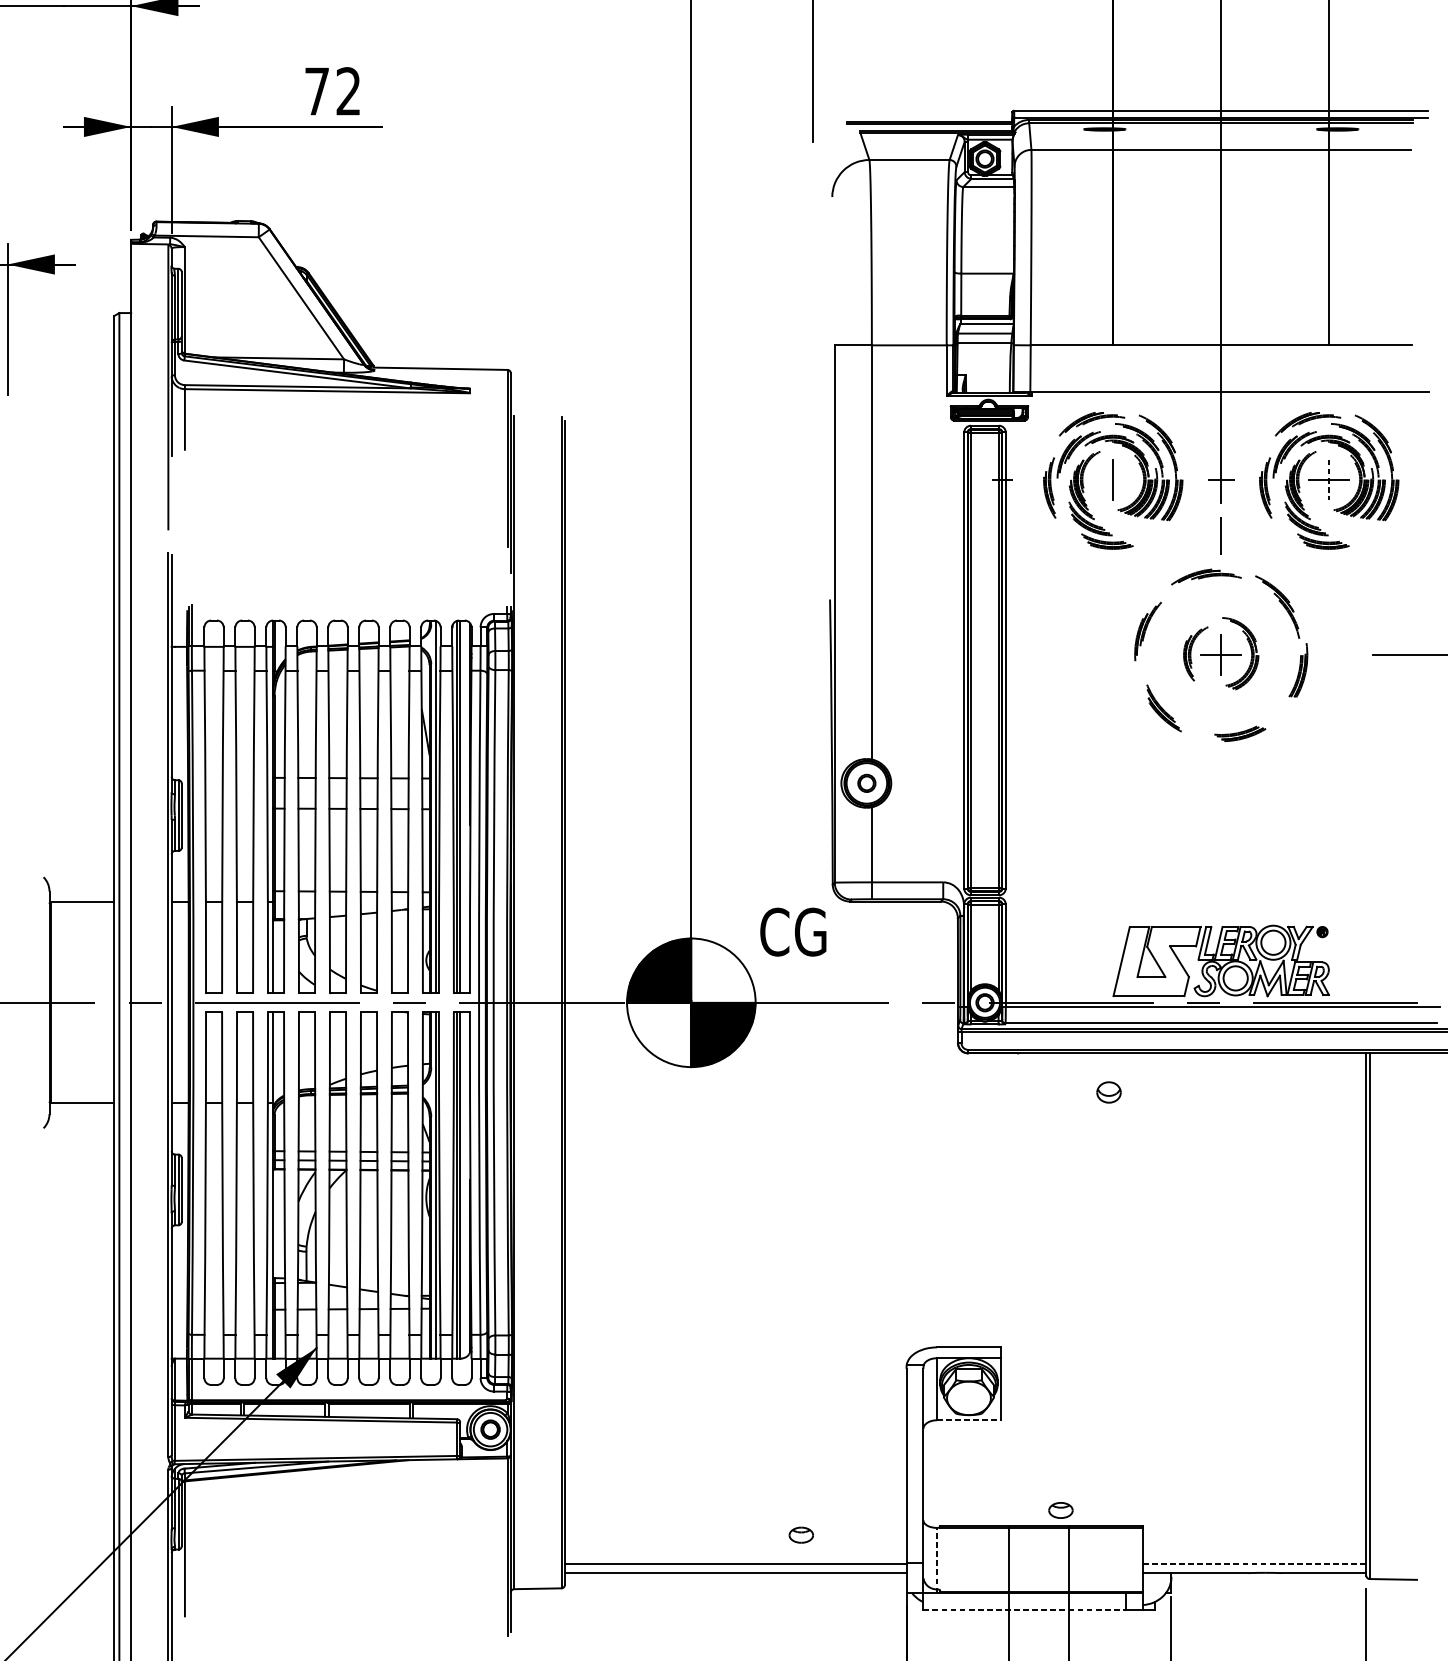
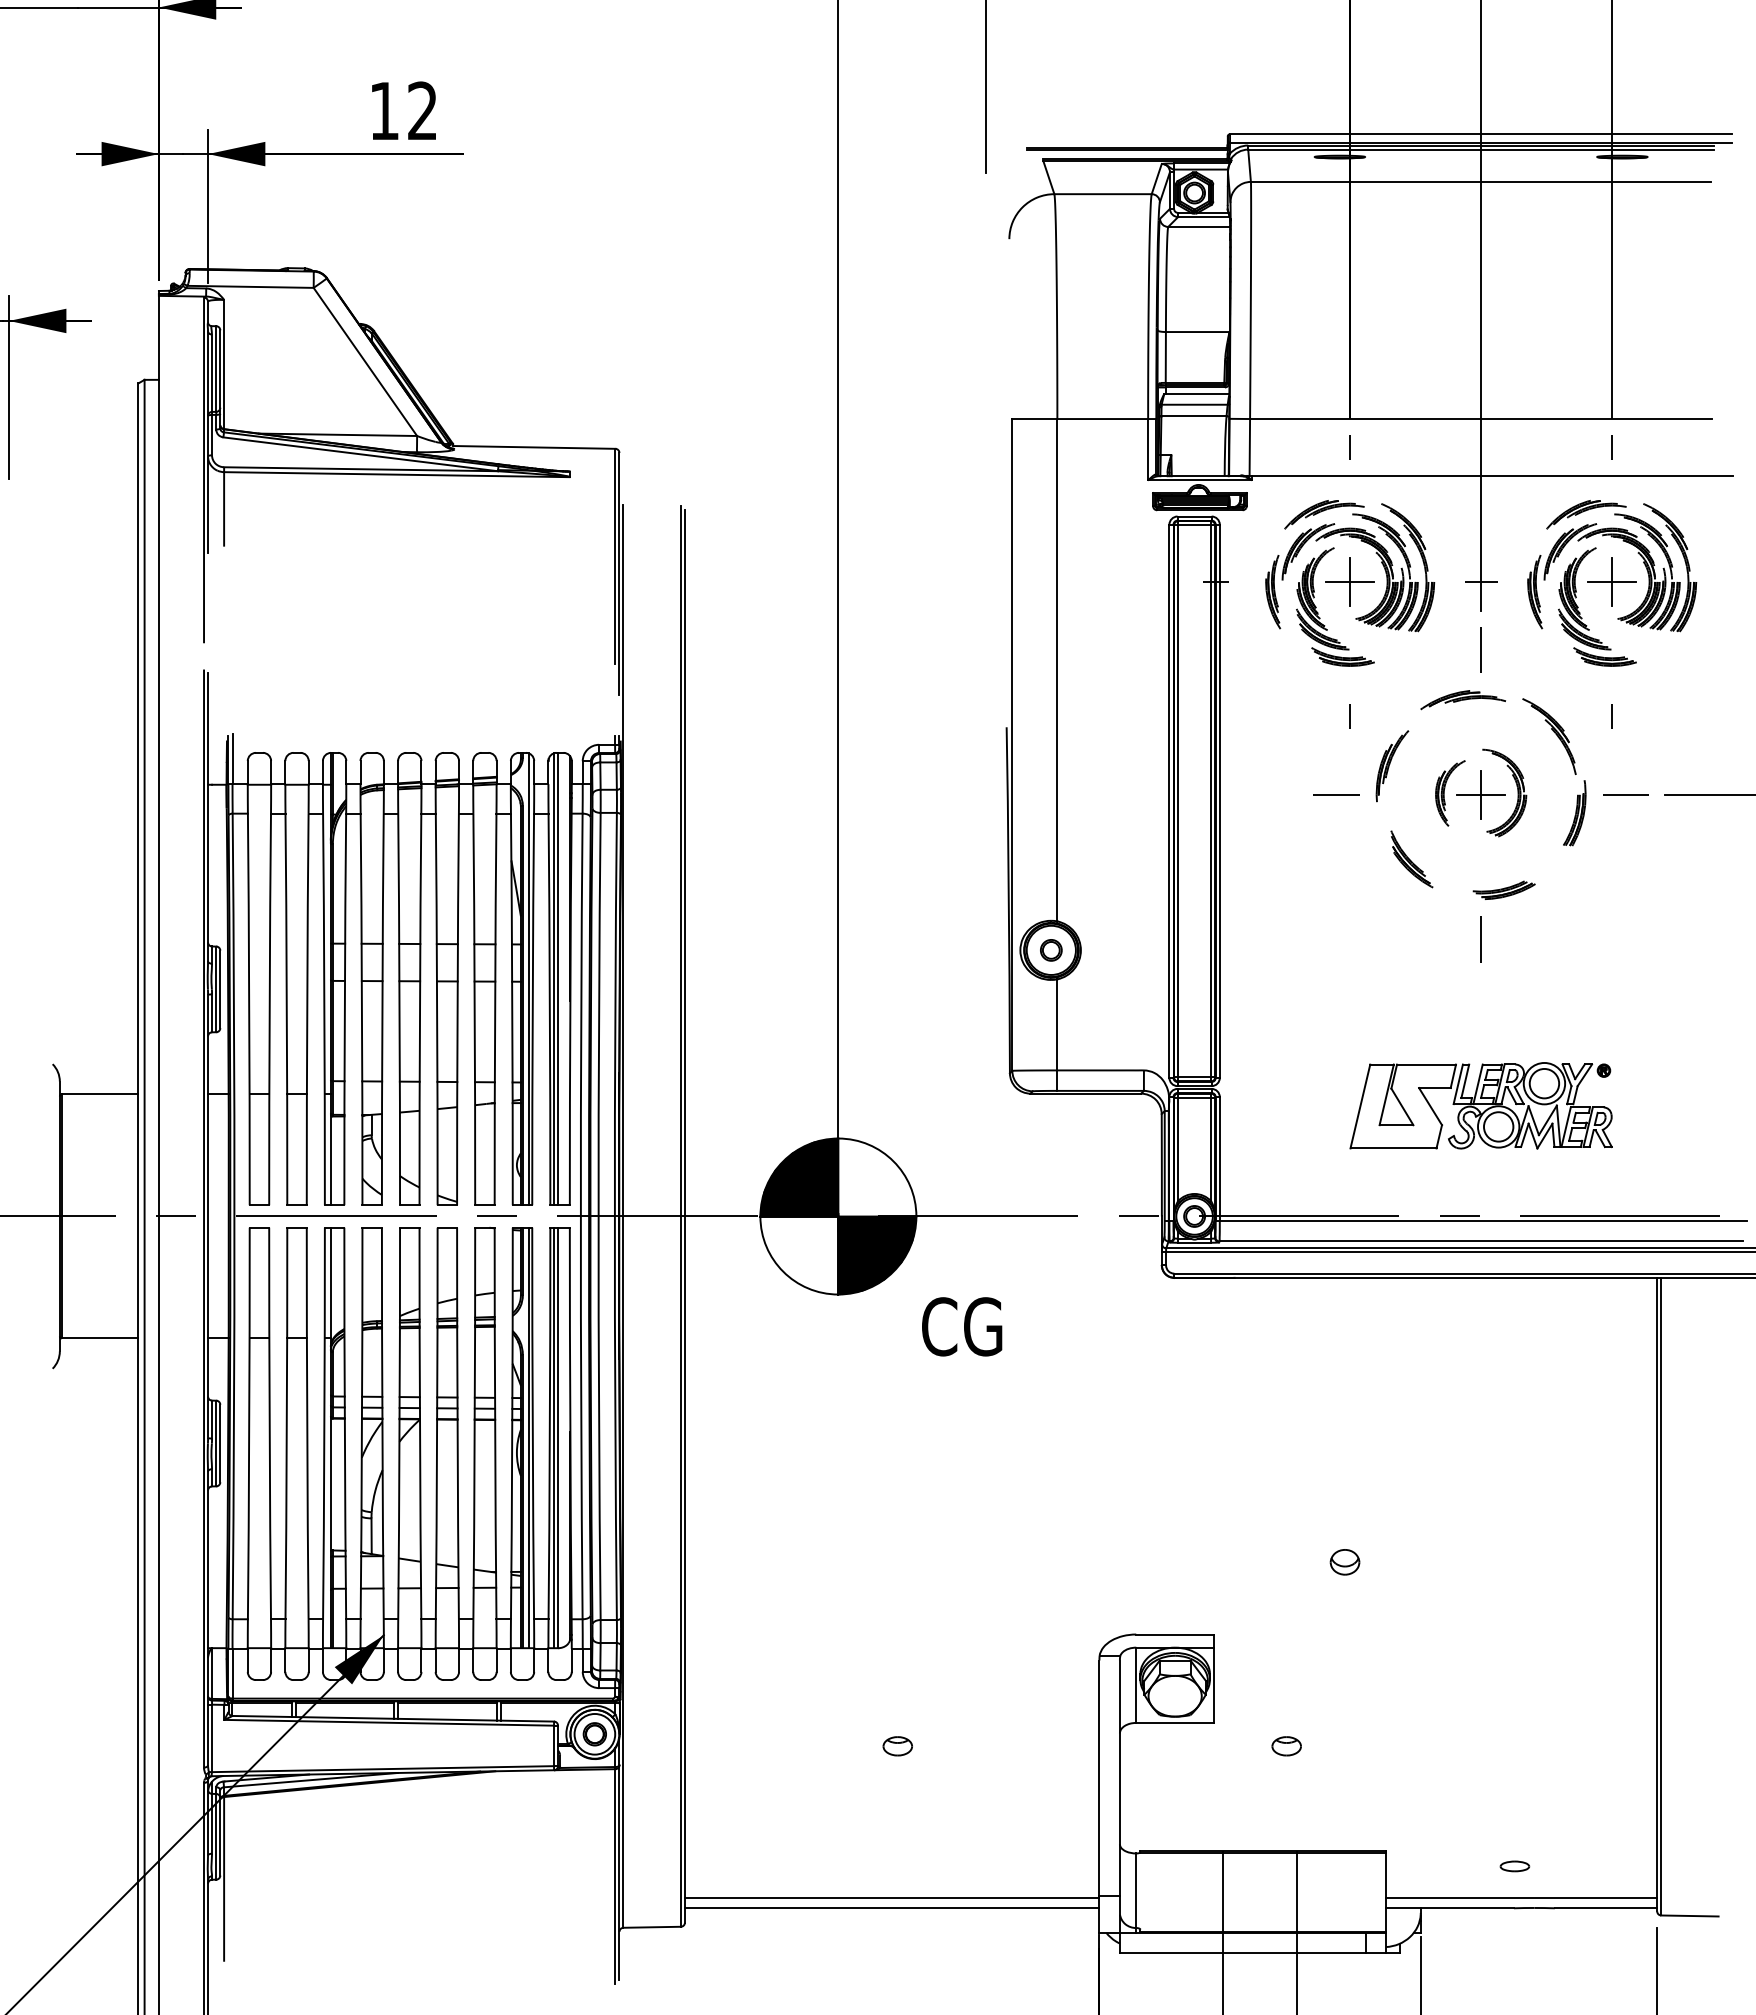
text: (317, 91) -> (384, 110), 72 -> 12
line: (1113, 368) -> (1350, 447), added
line: (1329, 368) -> (1612, 447), added
line: (1112, 479) -> (1349, 581), added
line: (1329, 480) -> (1612, 582), dashed -> solid
line: (1113, 590) -> (1350, 716), added
line: (1329, 590) -> (1612, 716), added
line: (1101, 654) -> (1336, 794), added
line: (1340, 654) -> (1625, 794), added
line: (1221, 774) -> (1481, 939), added
text: (793, 931) -> (962, 1326), moved
part: (1220, 960) -> (1480, 1105), moved
part: (1108, 1092) -> (1344, 1562), moved
line: (969, 1419) -> (1175, 1722), dashed -> solid
part: (1060, 1510) -> (1286, 1746), moved
part: (801, 1535) -> (897, 1746), moved
part: (1248, 1538) -> (1514, 1866), added
line: (937, 1560) -> (1136, 1893), dashed -> solid
line: (1254, 1564) -> (1521, 1897), dashed -> solid
line: (1024, 1610) -> (1242, 1953), dashed -> solid

